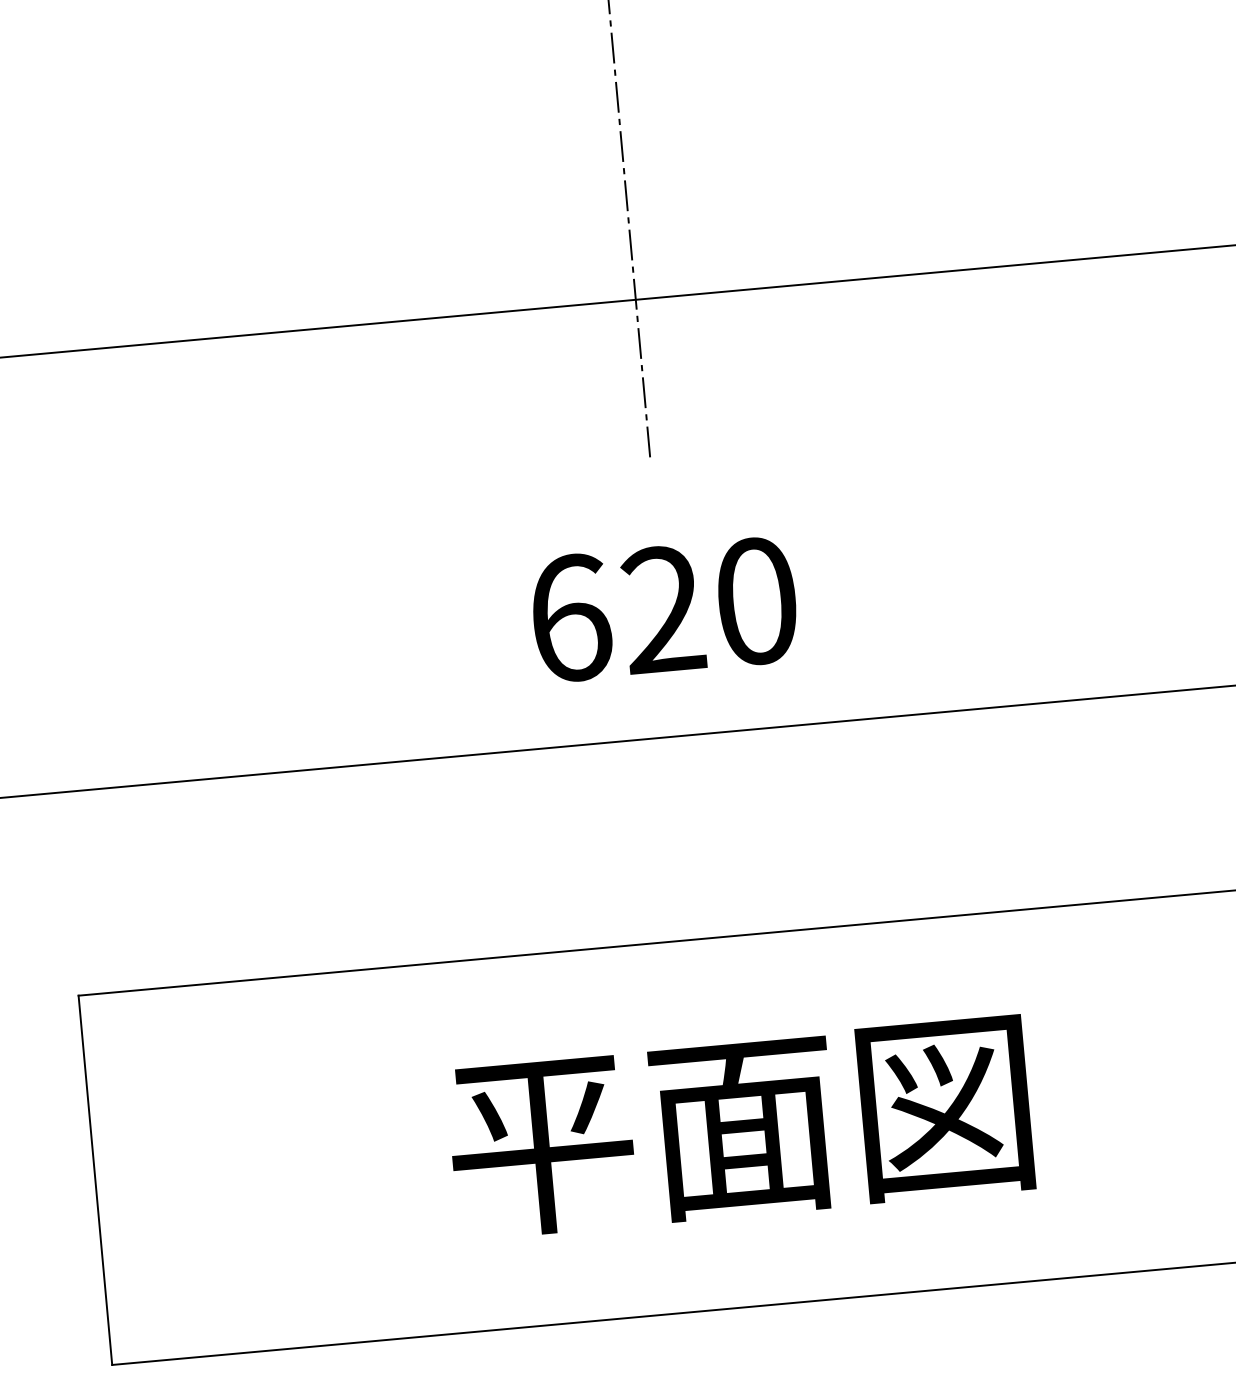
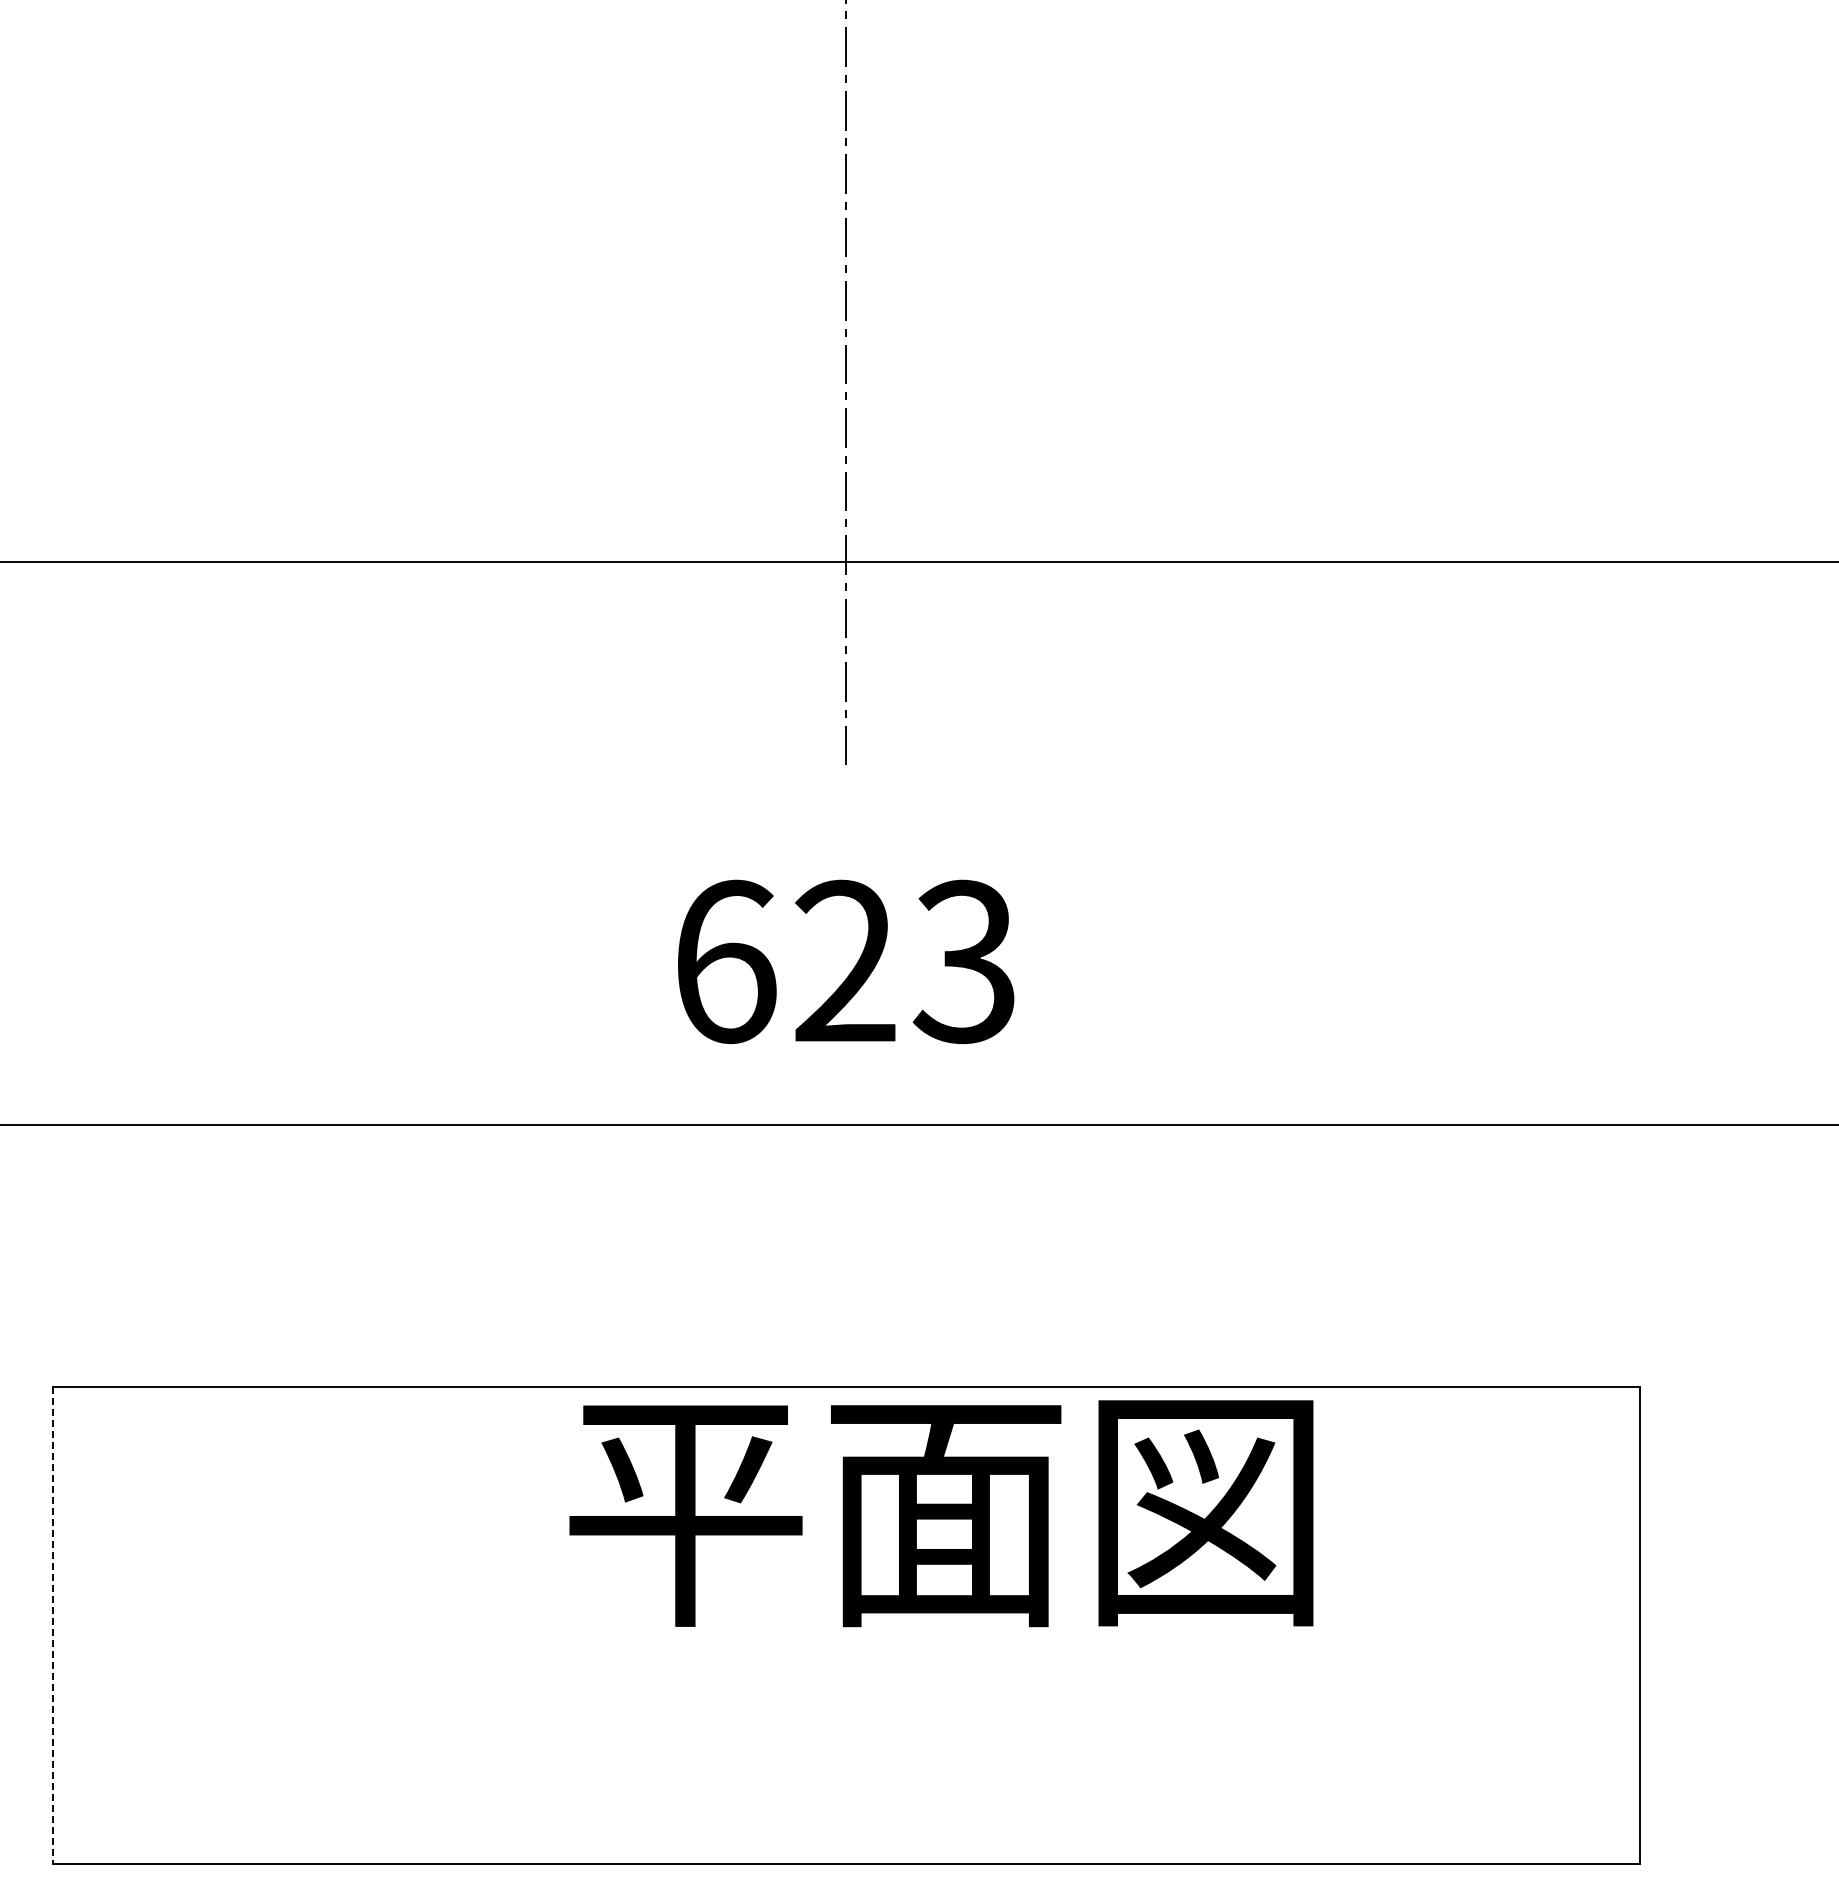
text: (754, 601) -> (963, 961), 620 -> 623
text: (740, 1127) -> (941, 1513), moved
line: (95, 1180) -> (52, 1625), solid -> dashed

